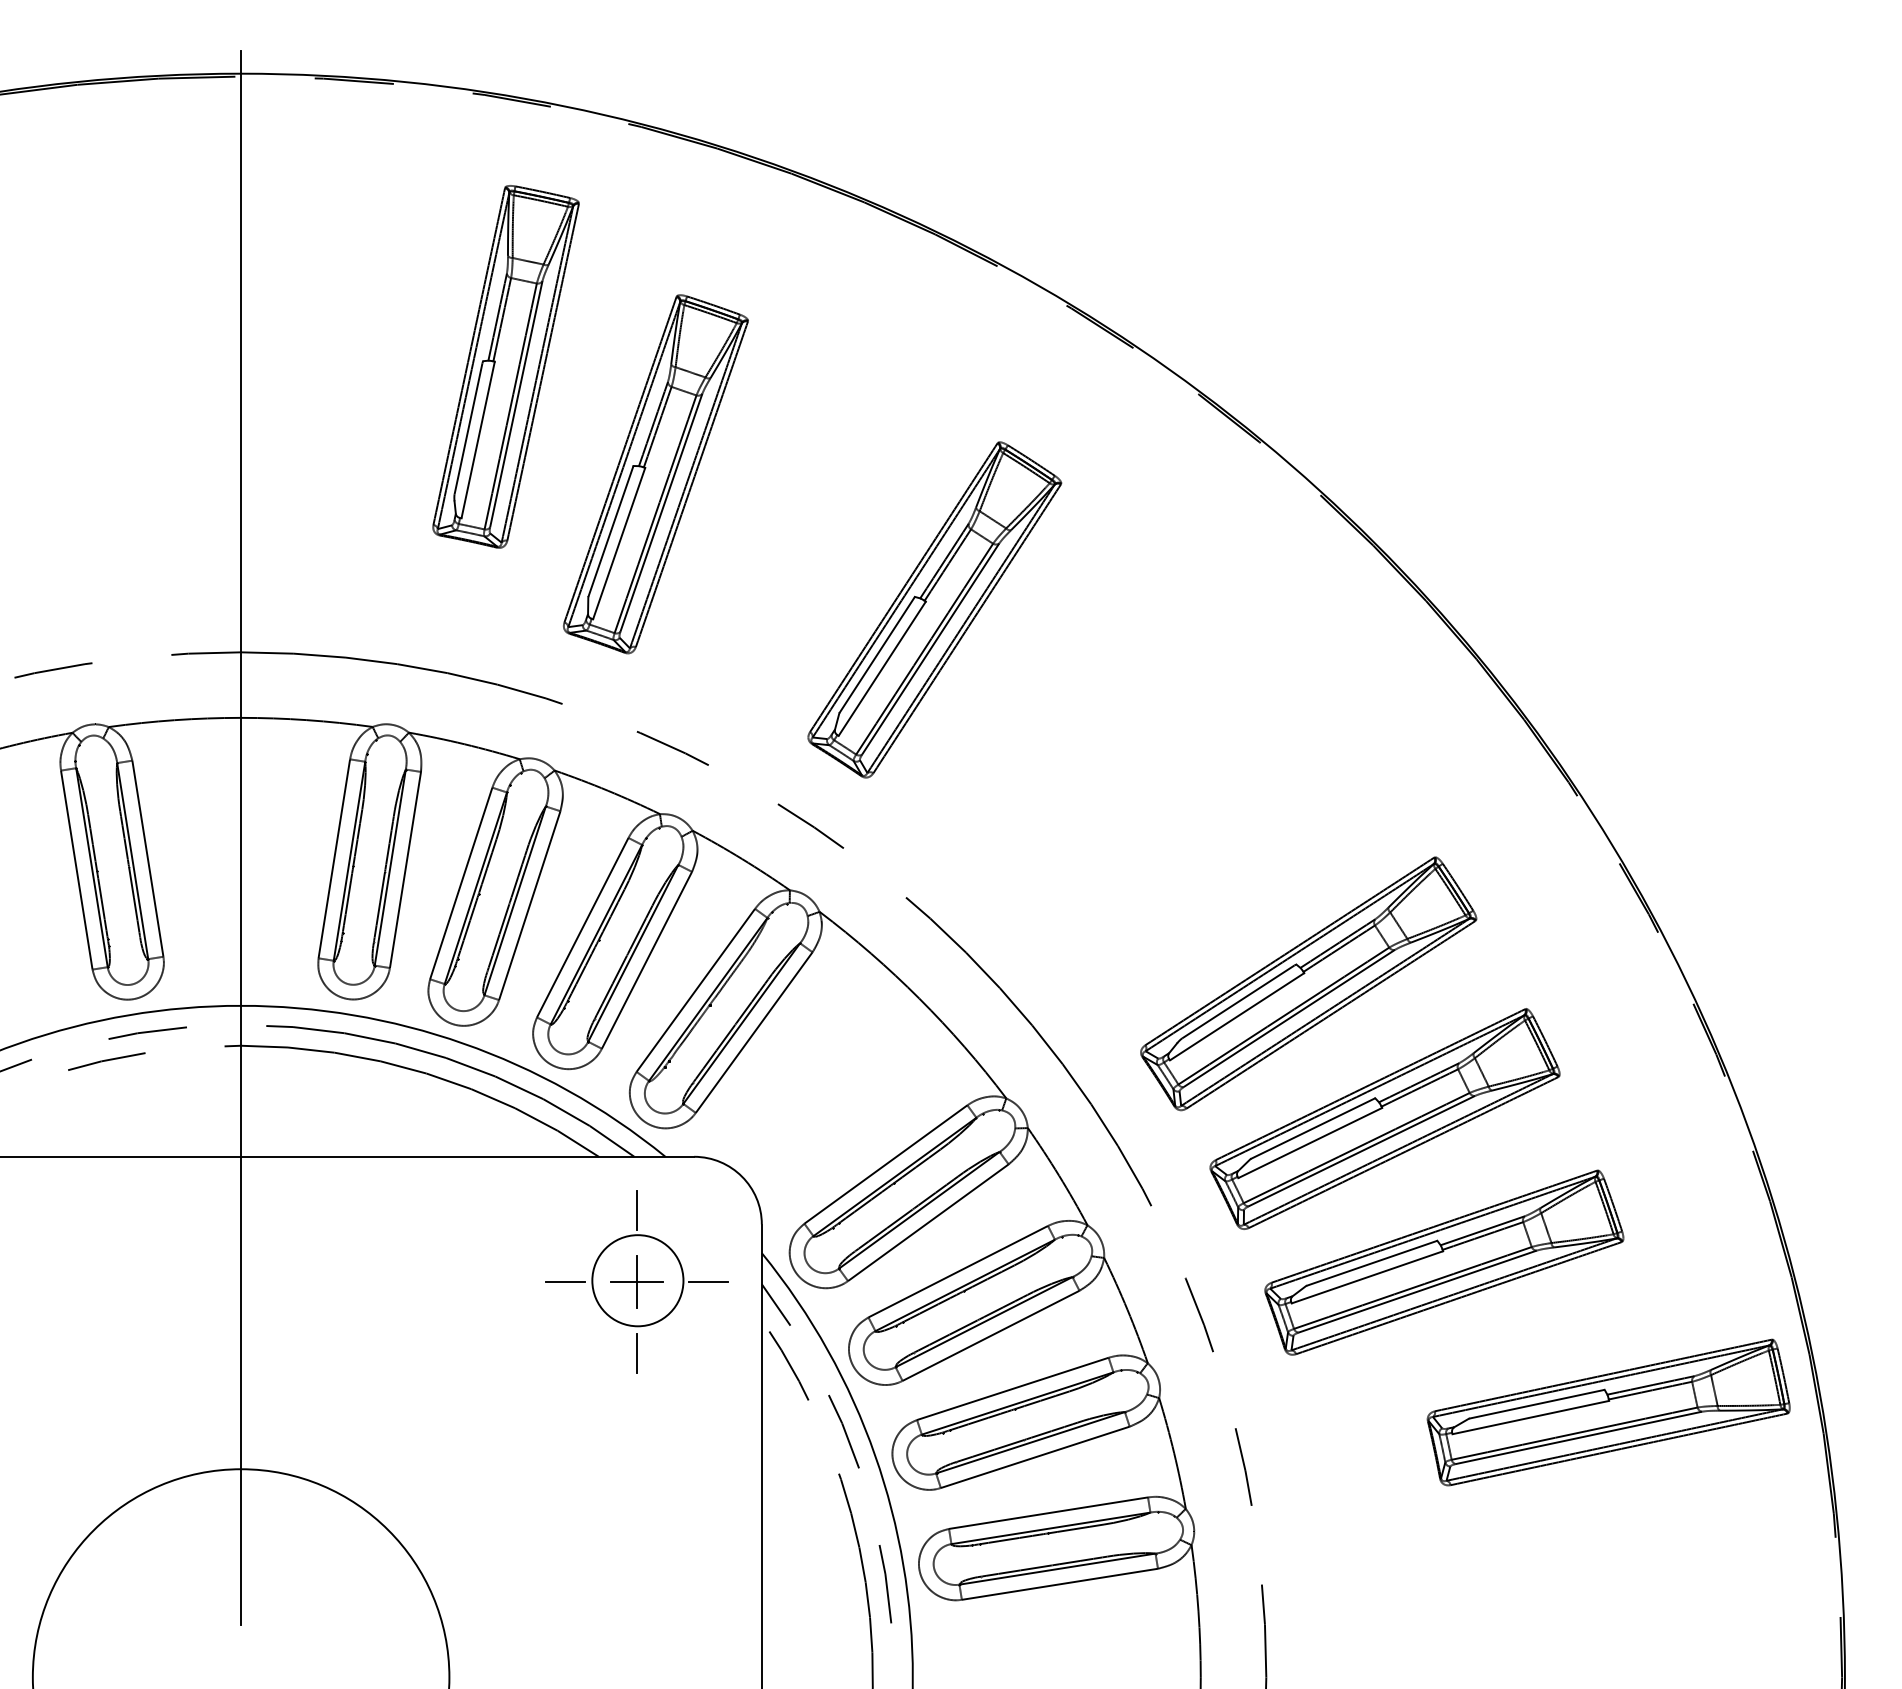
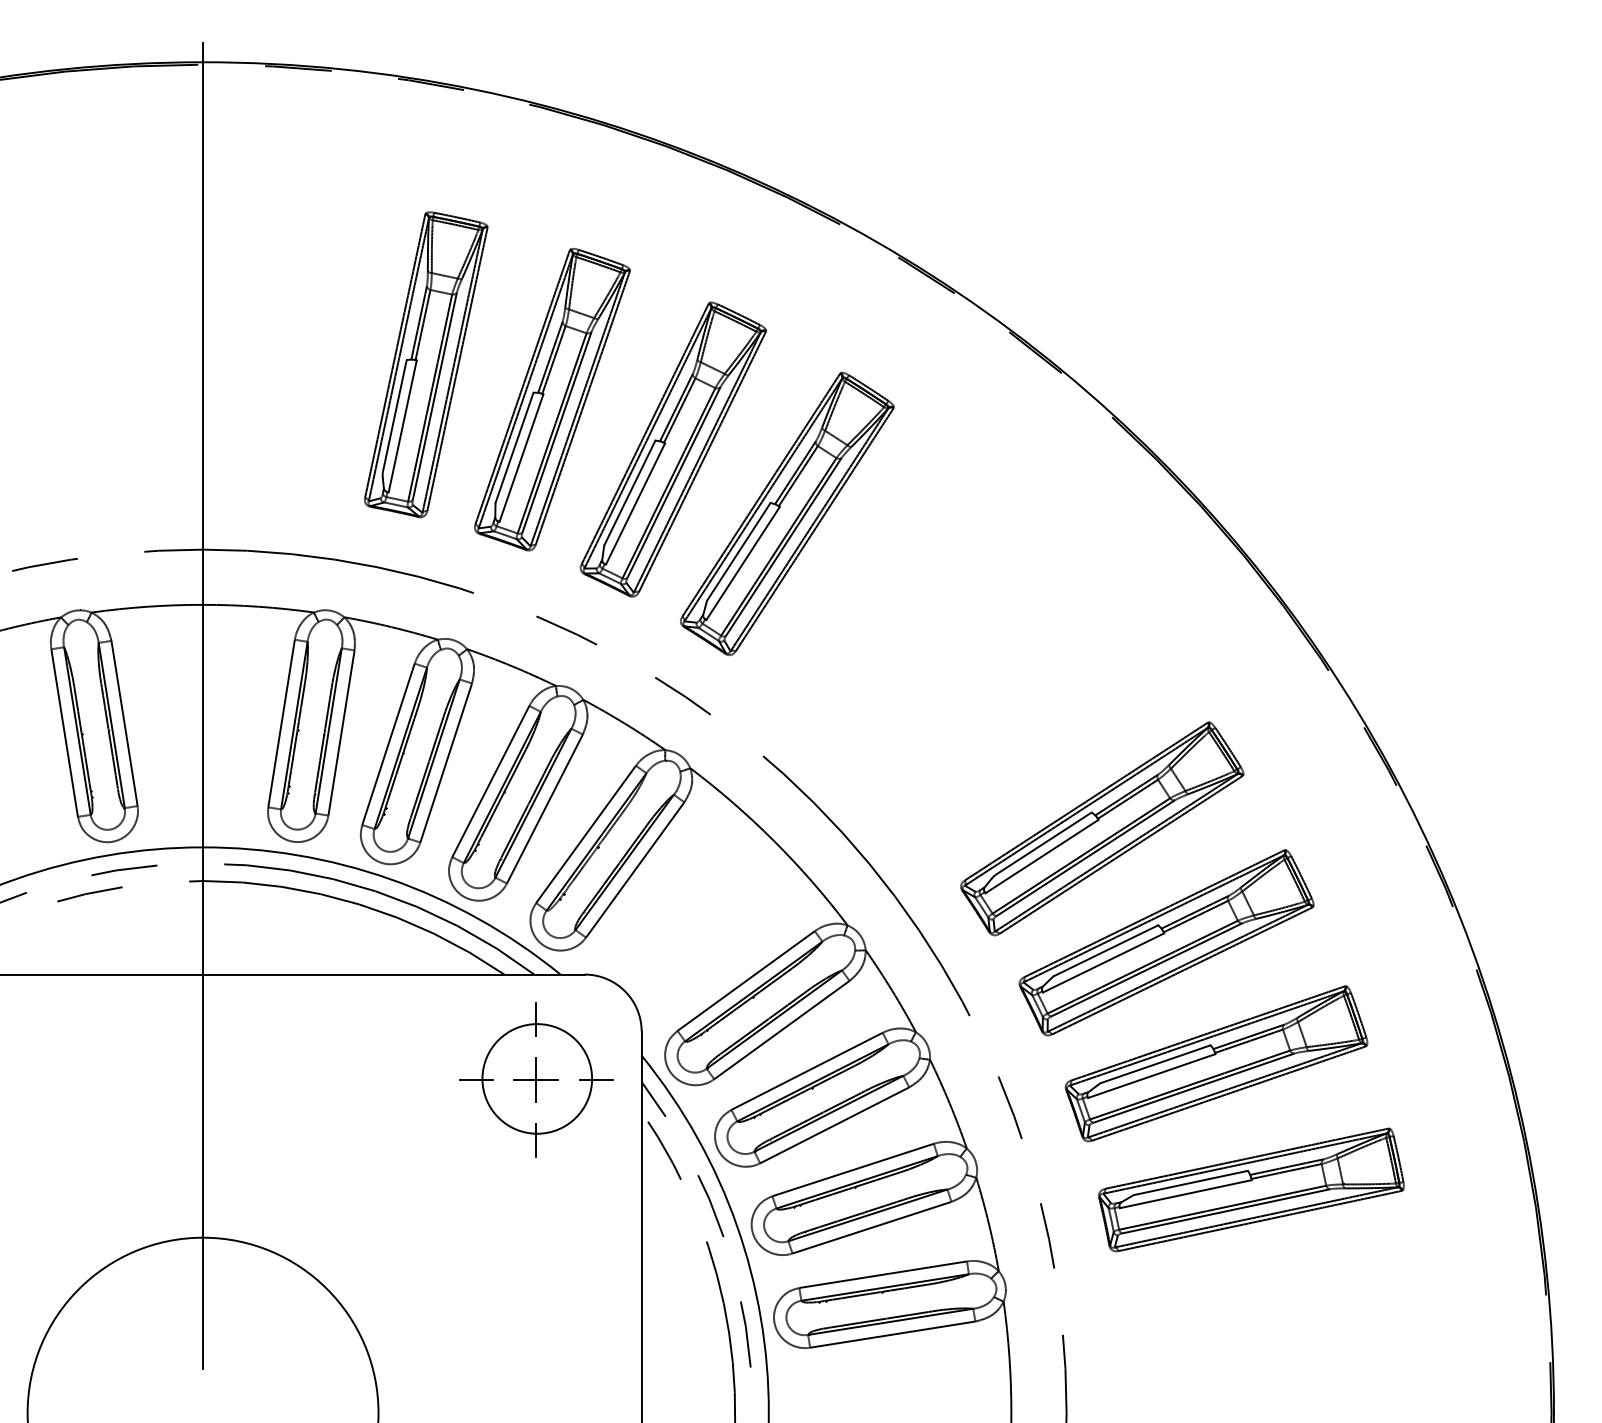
part: (505, 366) -> (425, 364), moved
part: (799, 533) -> (673, 449), added
circle: (637, 1280) -> (536, 1078), size x1.43
part: (1608, 1412) -> (1251, 1189), moved

